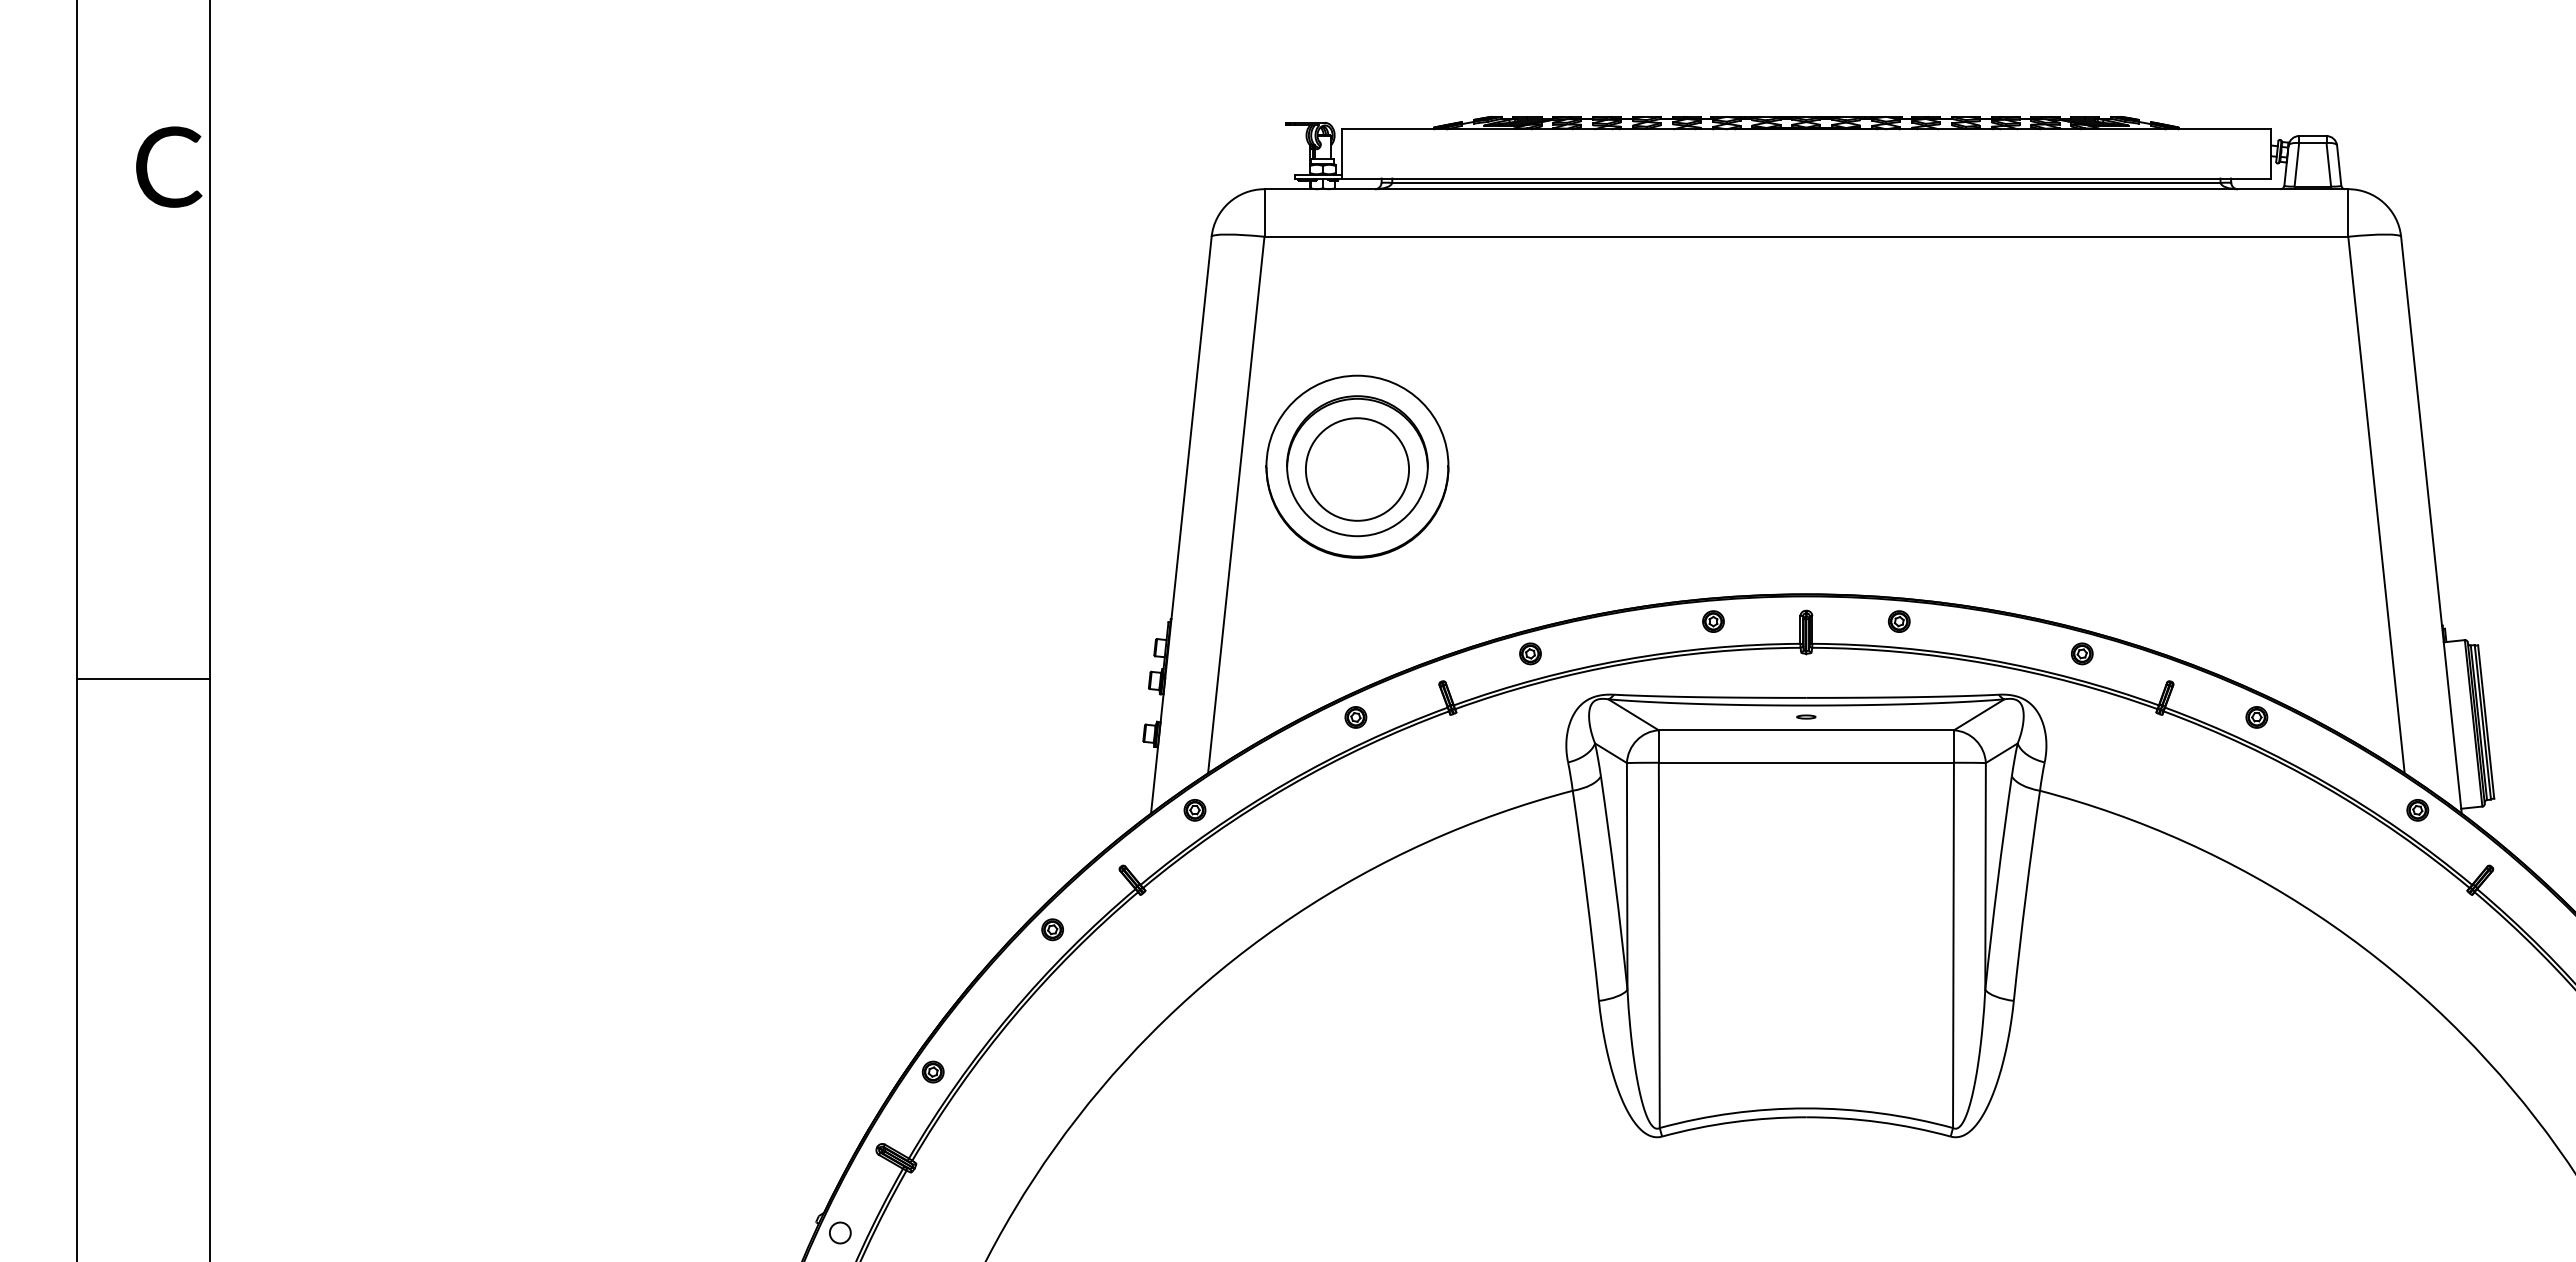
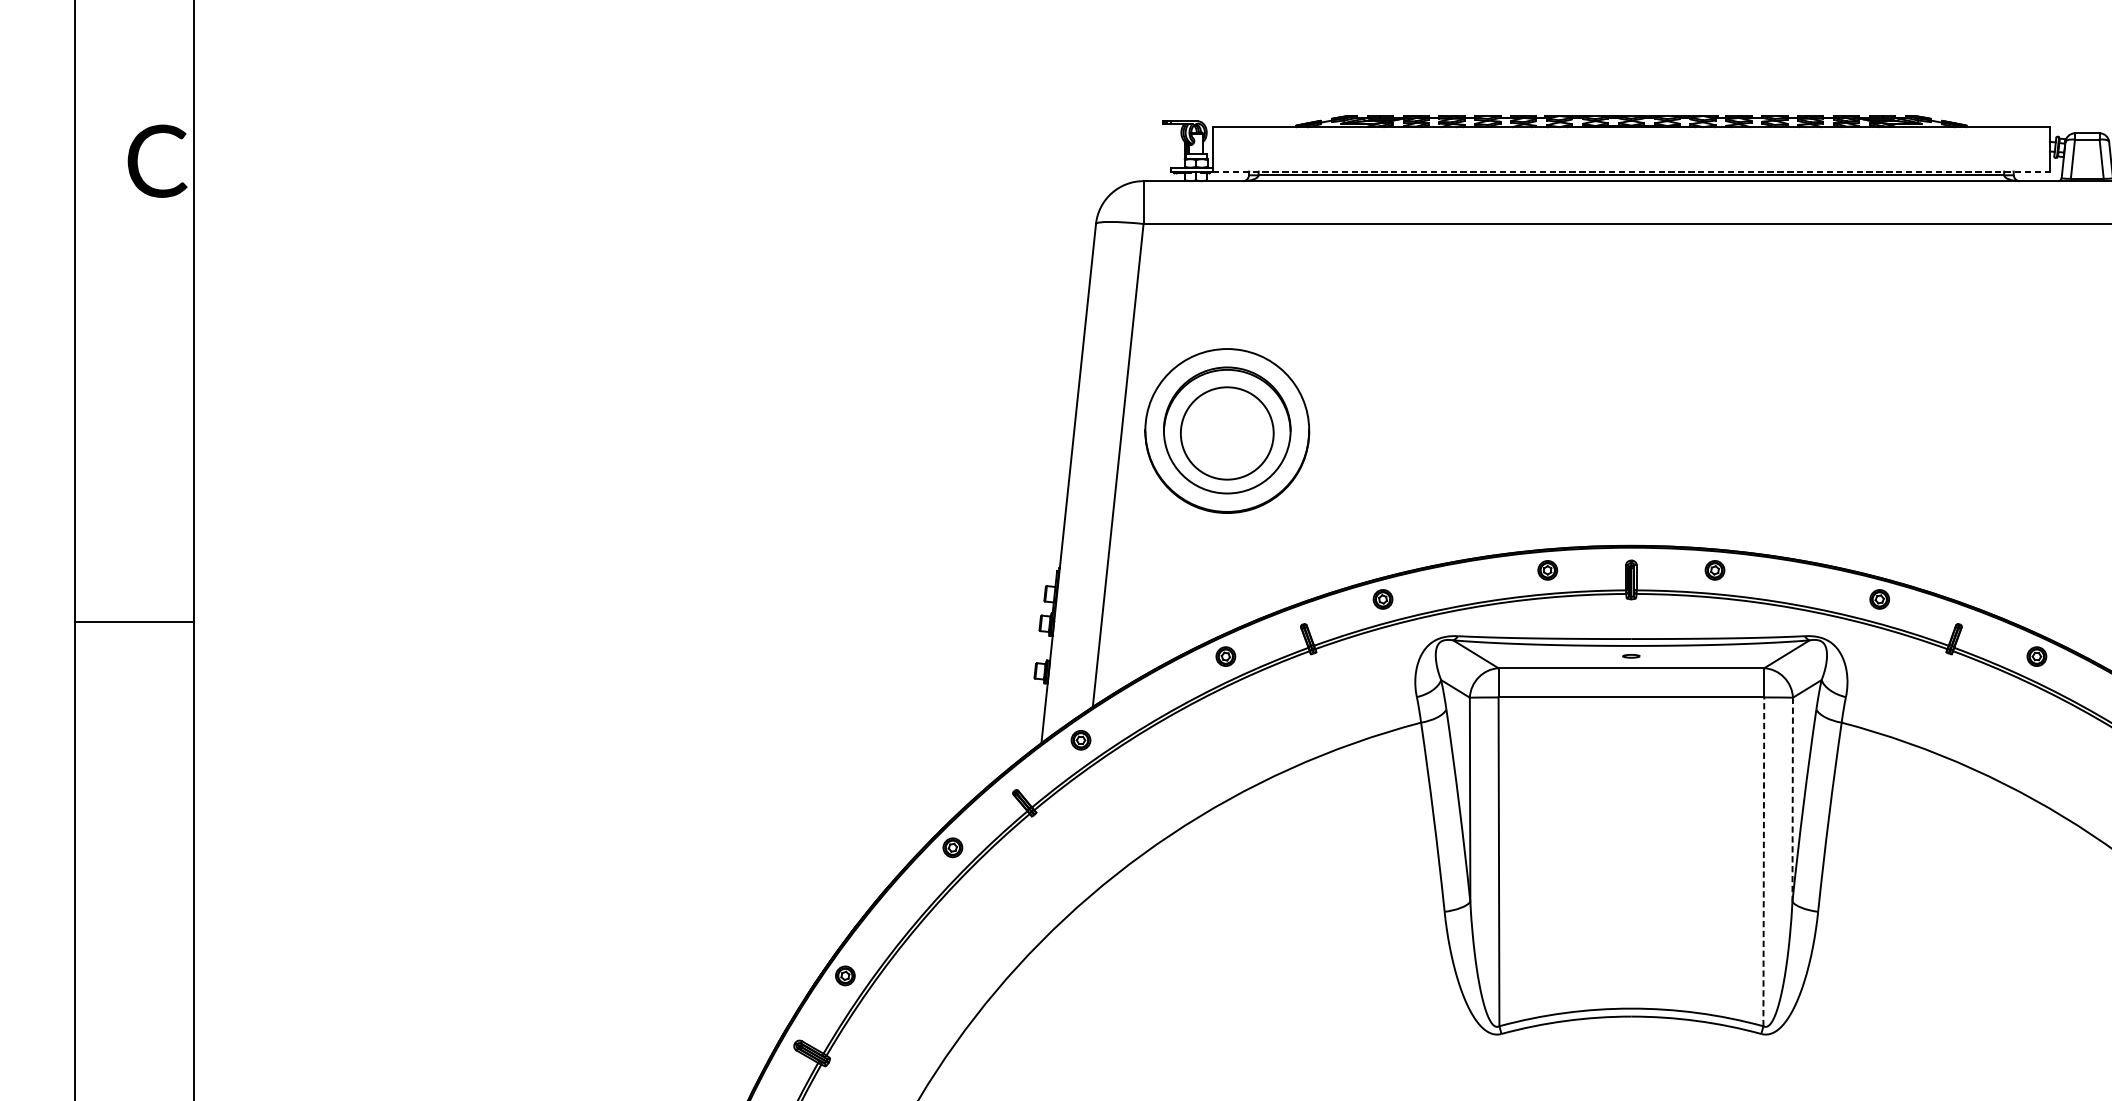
line: (1806, 178) -> (1631, 171), solid -> dashed
line: (1985, 876) -> (1792, 799), solid -> dashed
line: (1953, 945) -> (1763, 861), solid -> dashed

